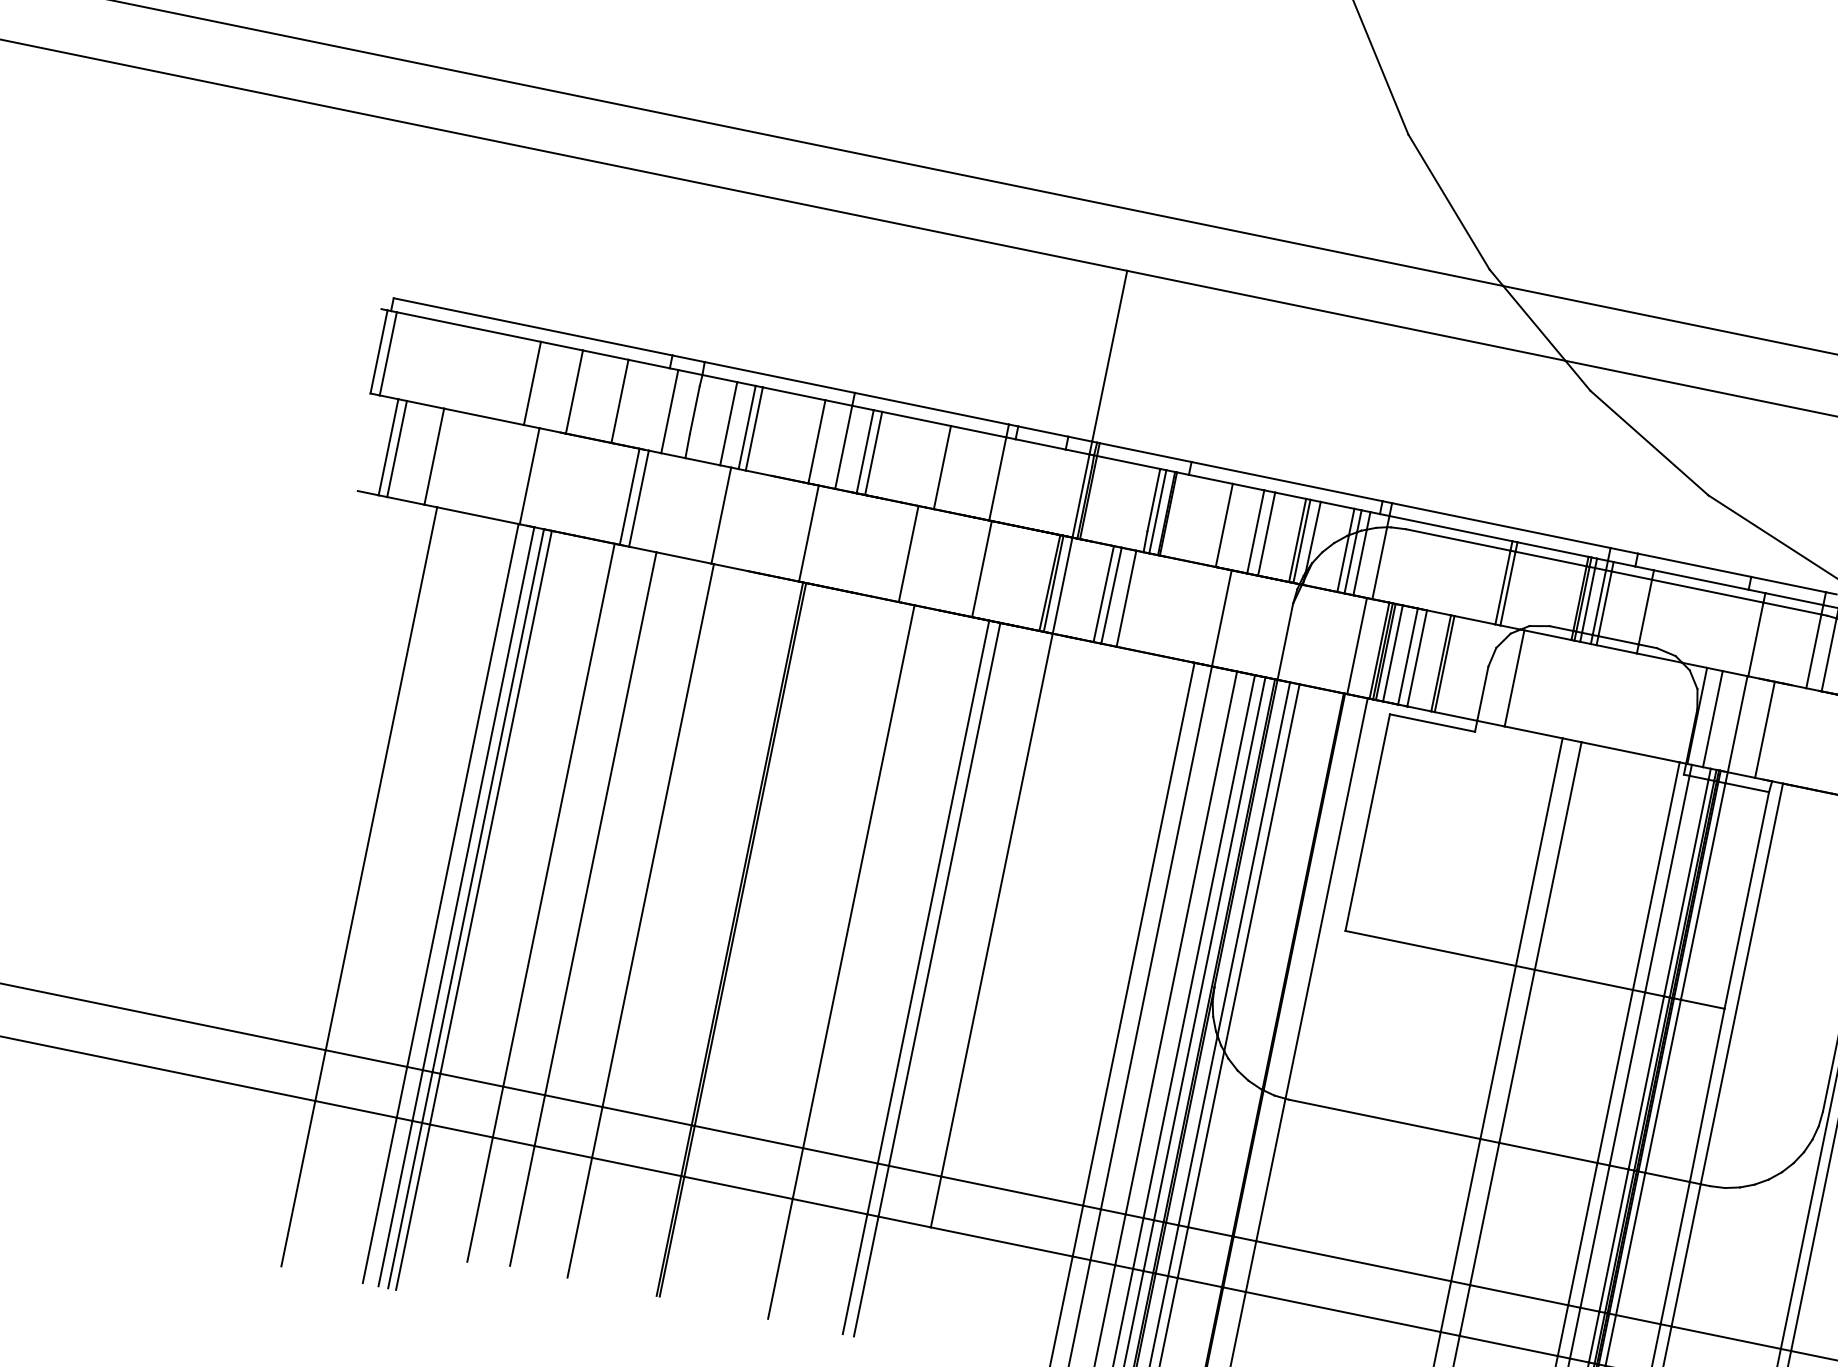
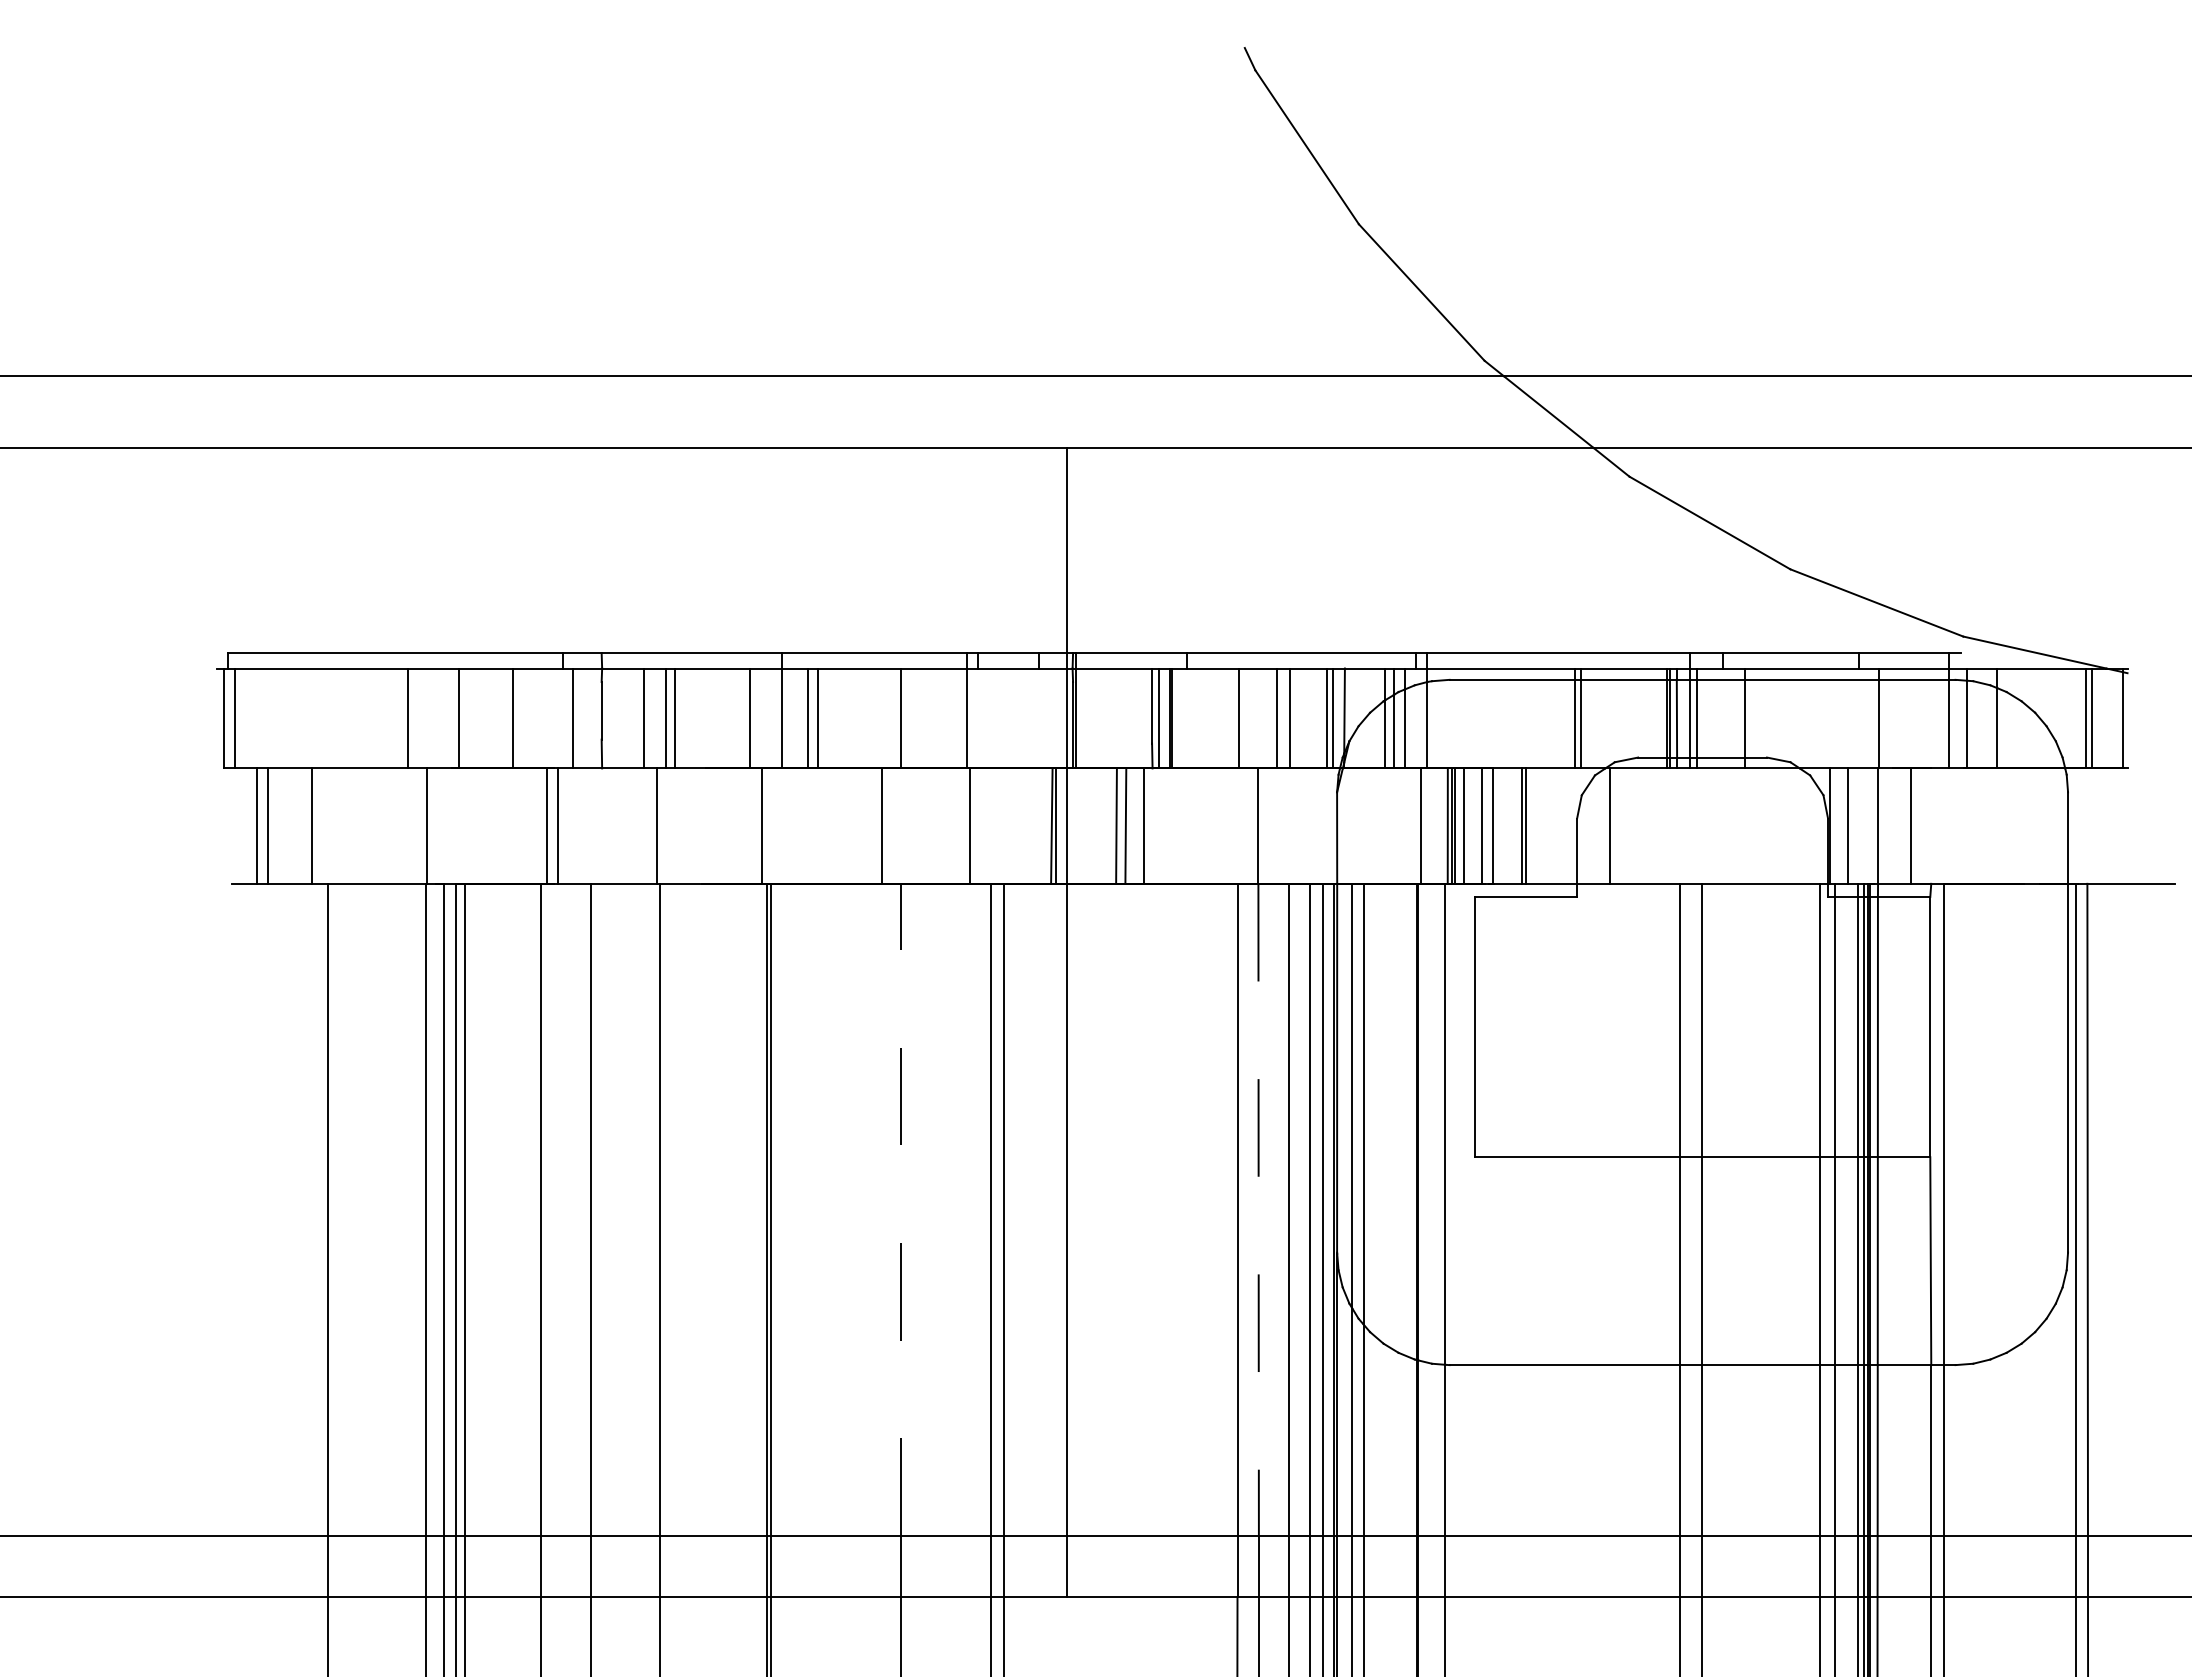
line: (859, 876) -> (901, 1209), solid -> dashed
line: (1156, 938) -> (1258, 1210), solid -> dashed

